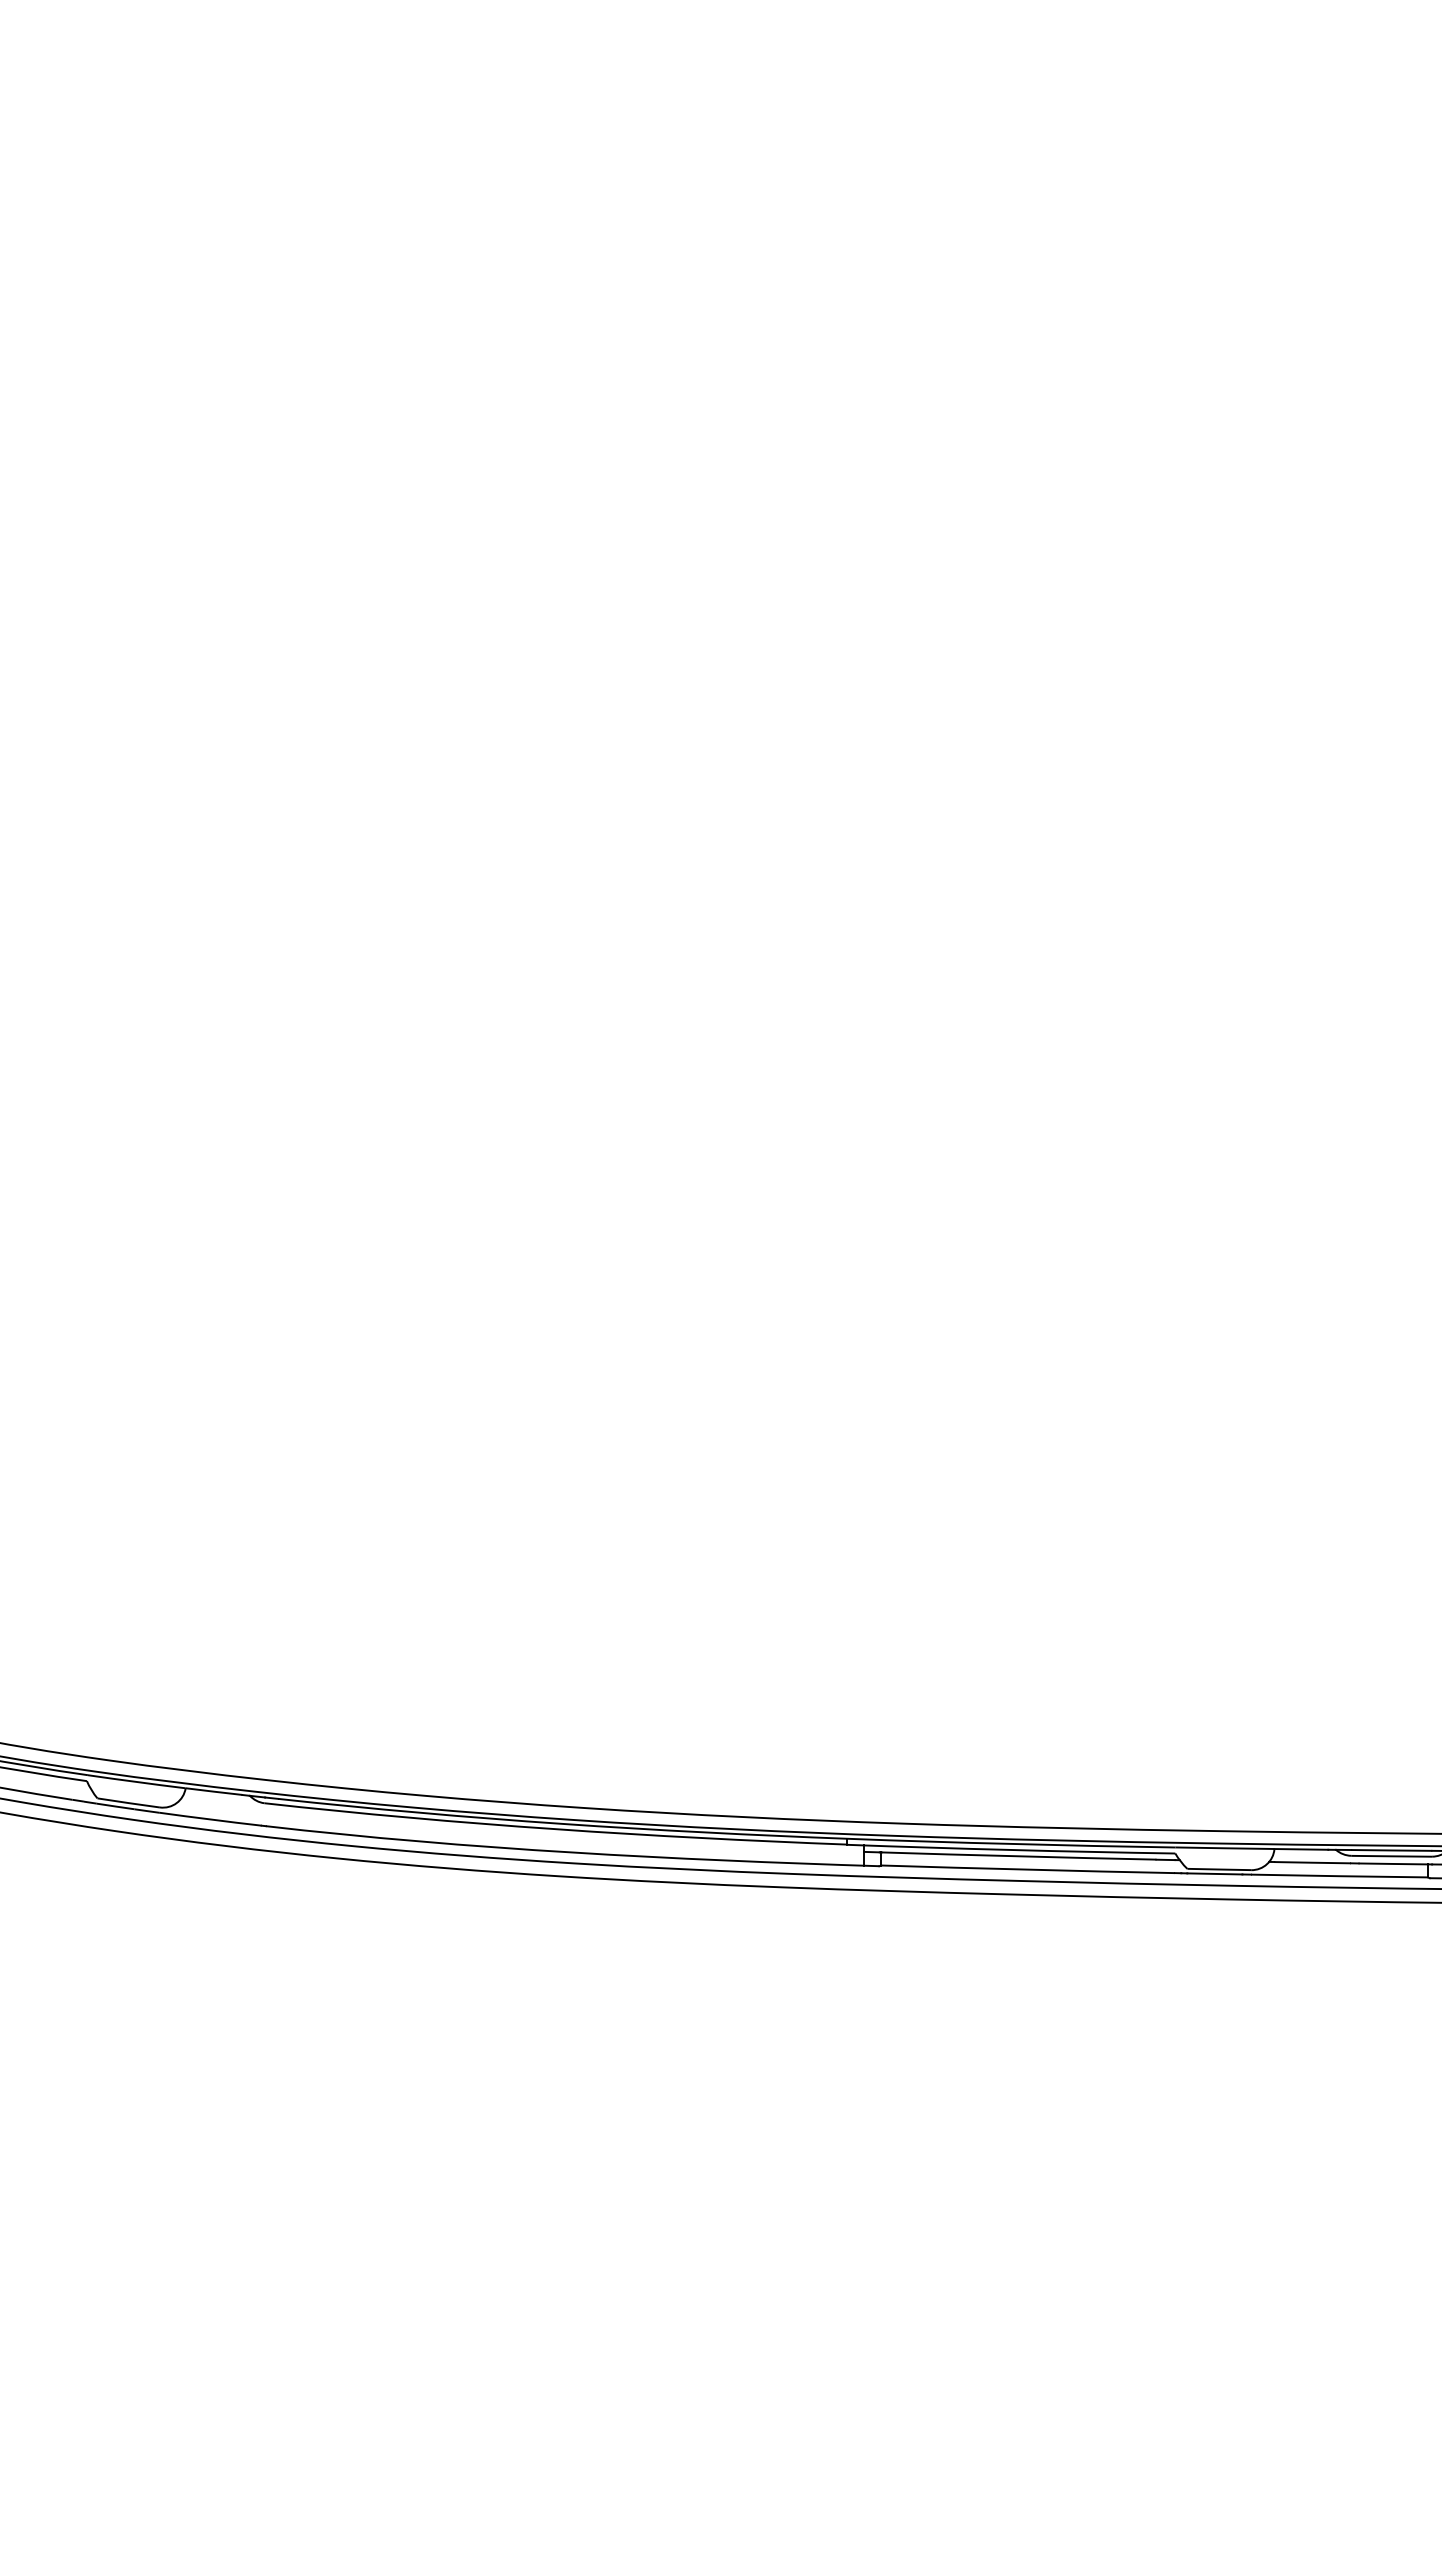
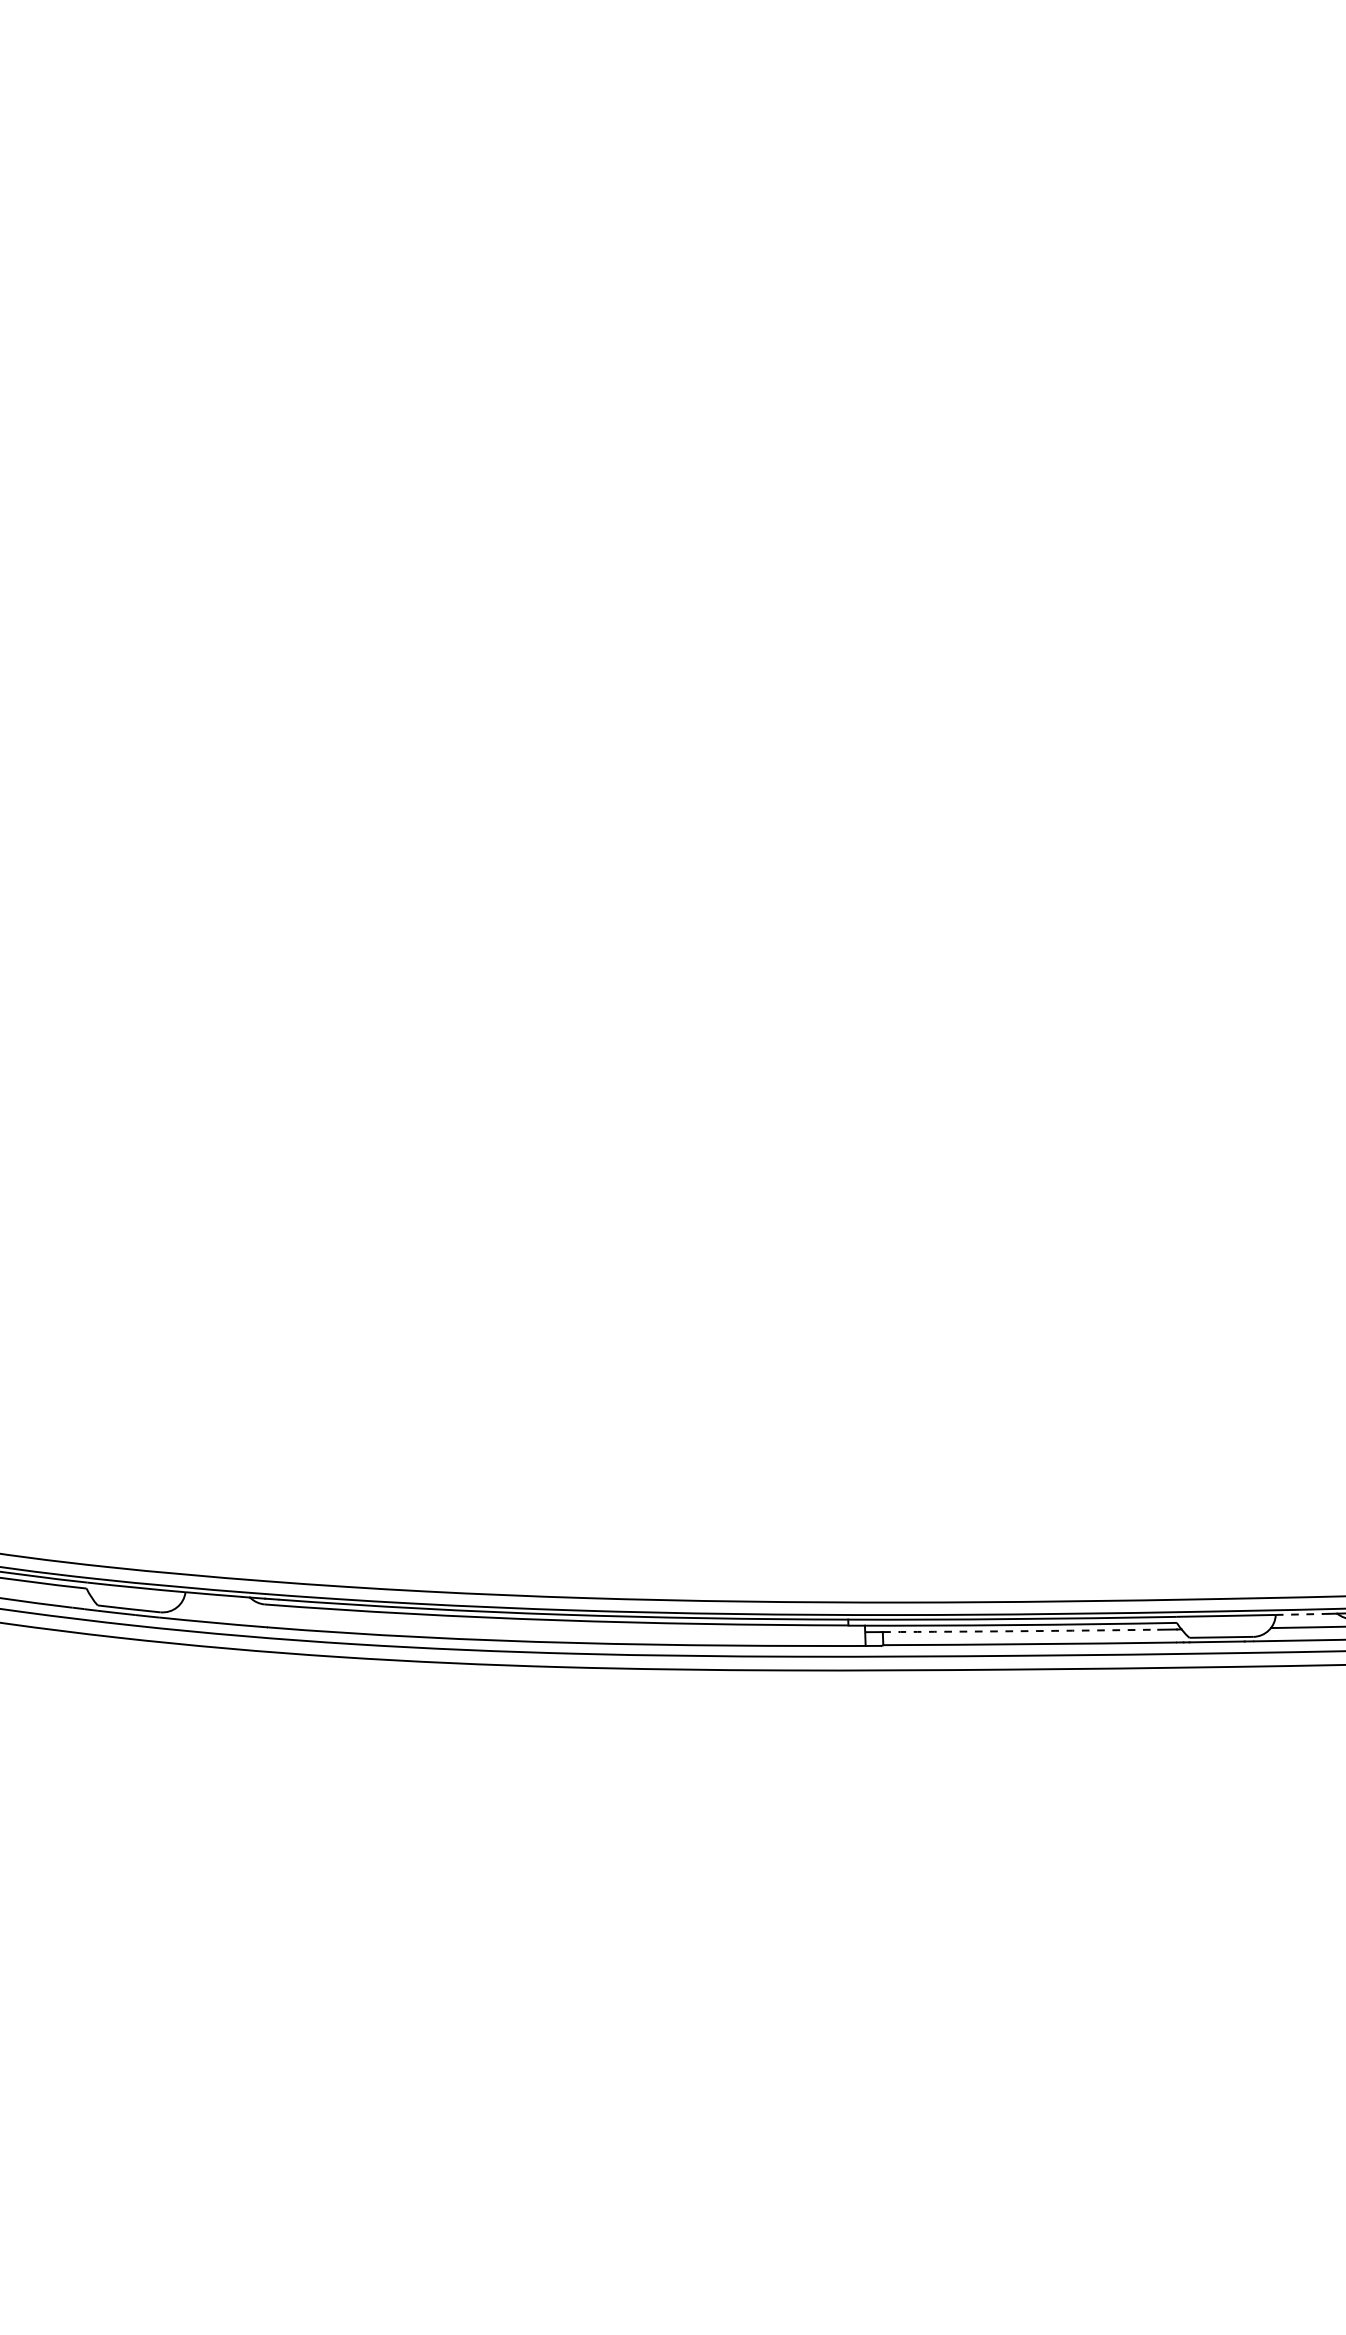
line: (1301, 1849) -> (1302, 1614), solid -> dashed
arc: (1018, 1856) -> (1020, 1631), solid -> dashed

